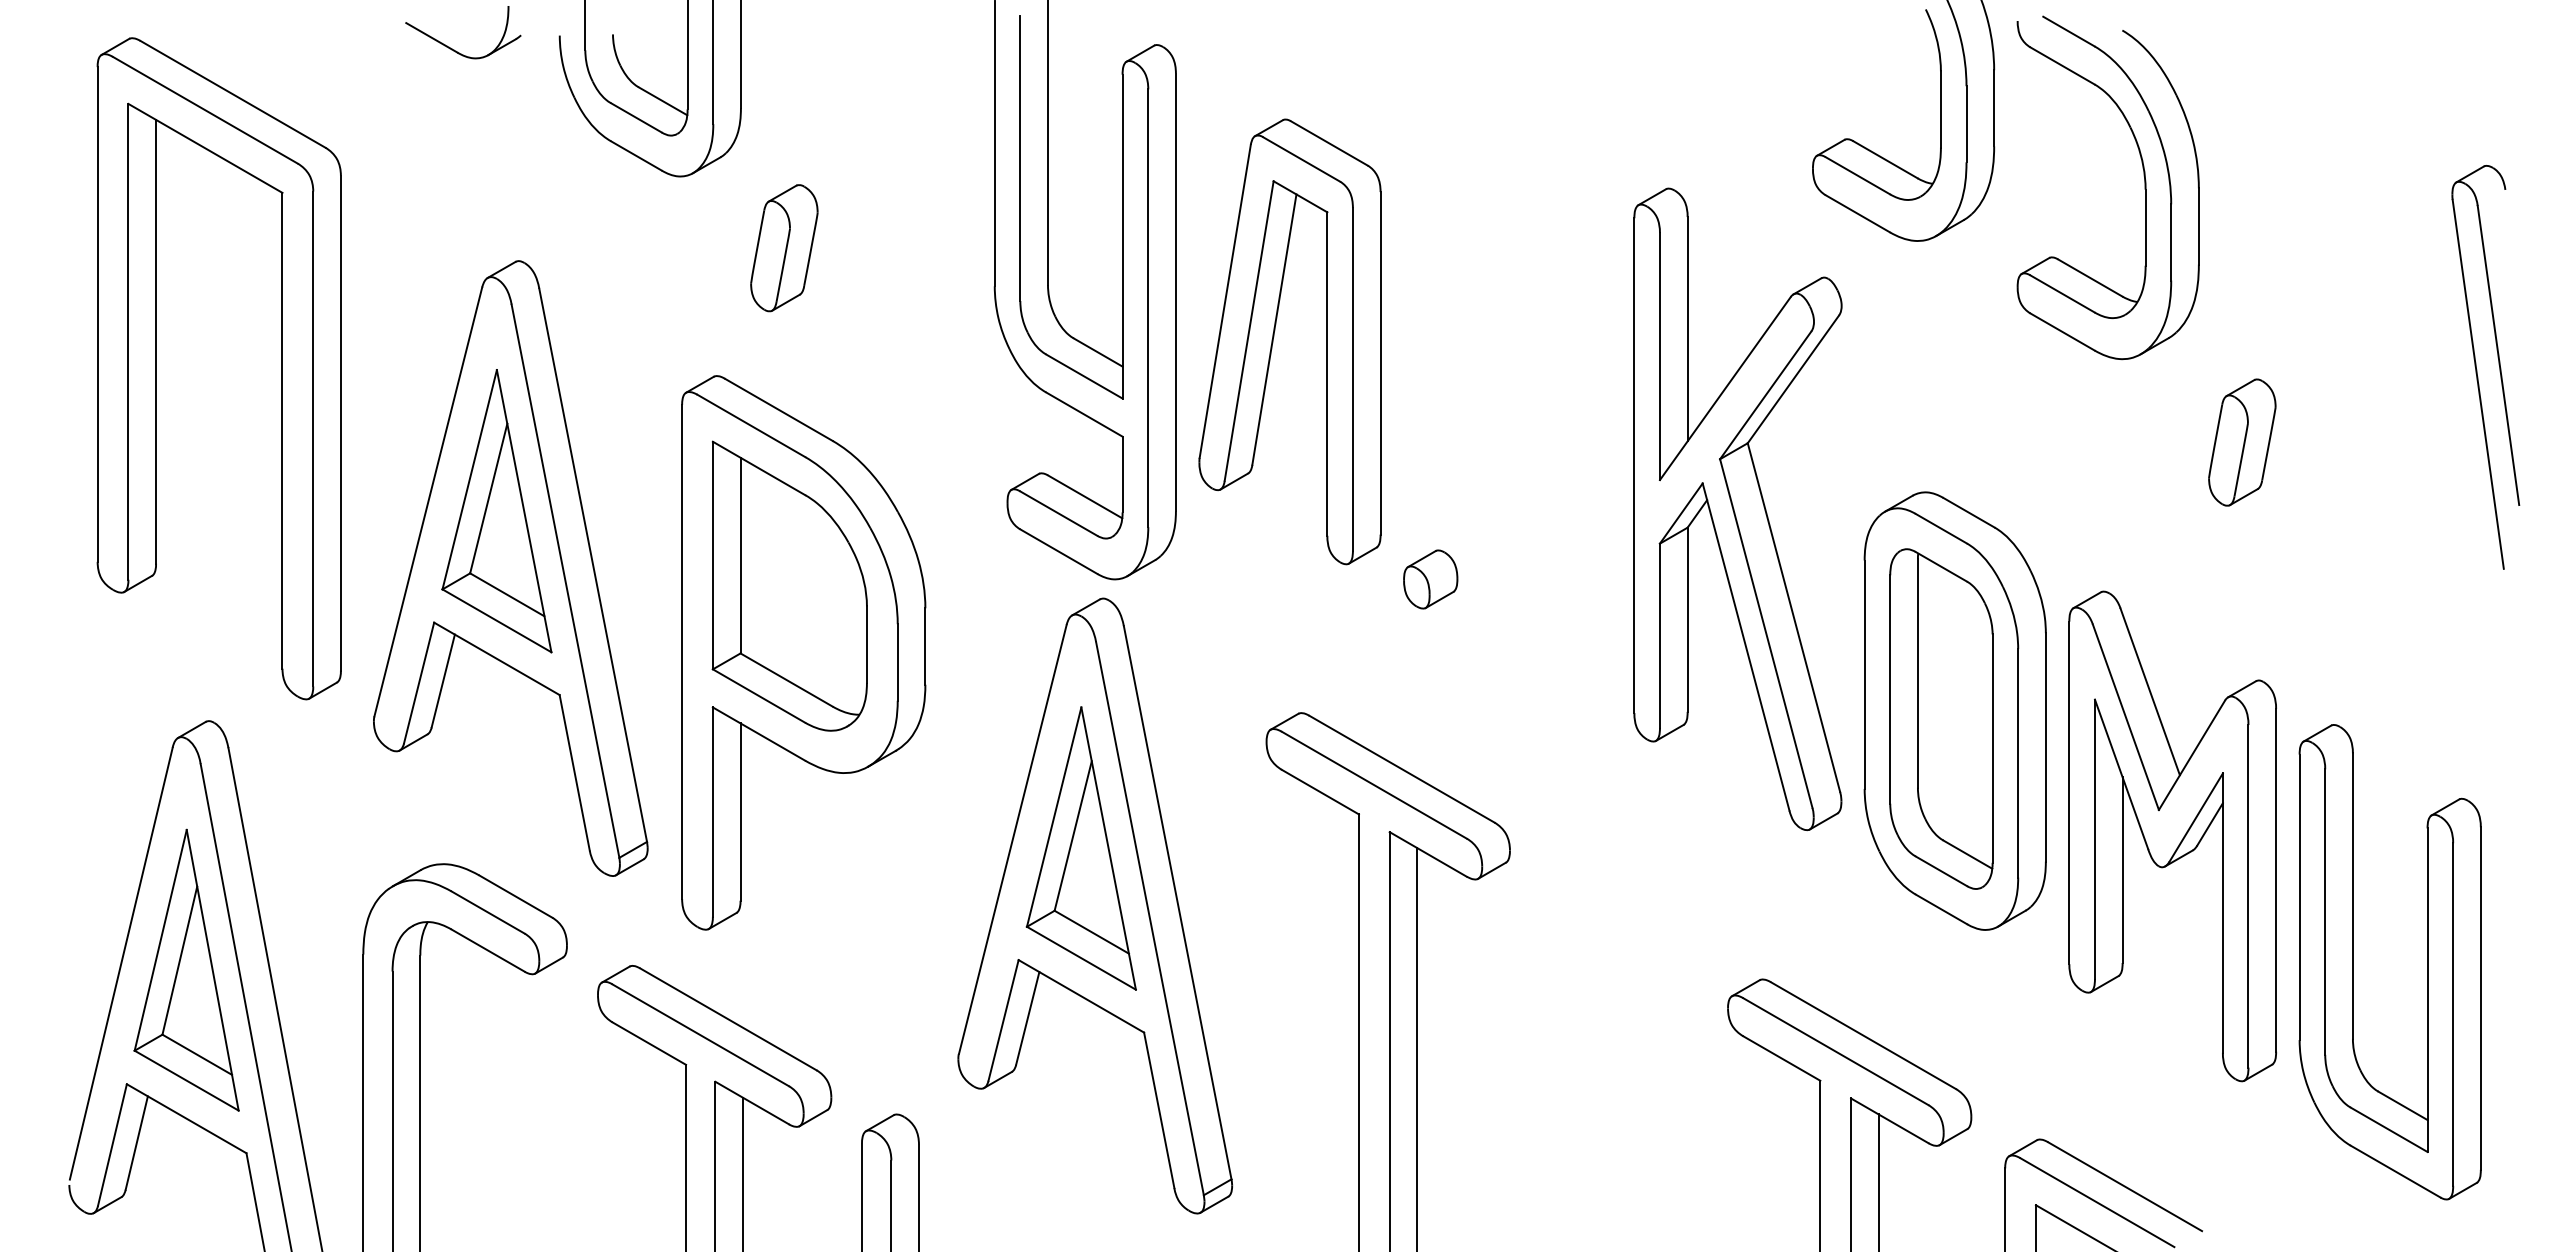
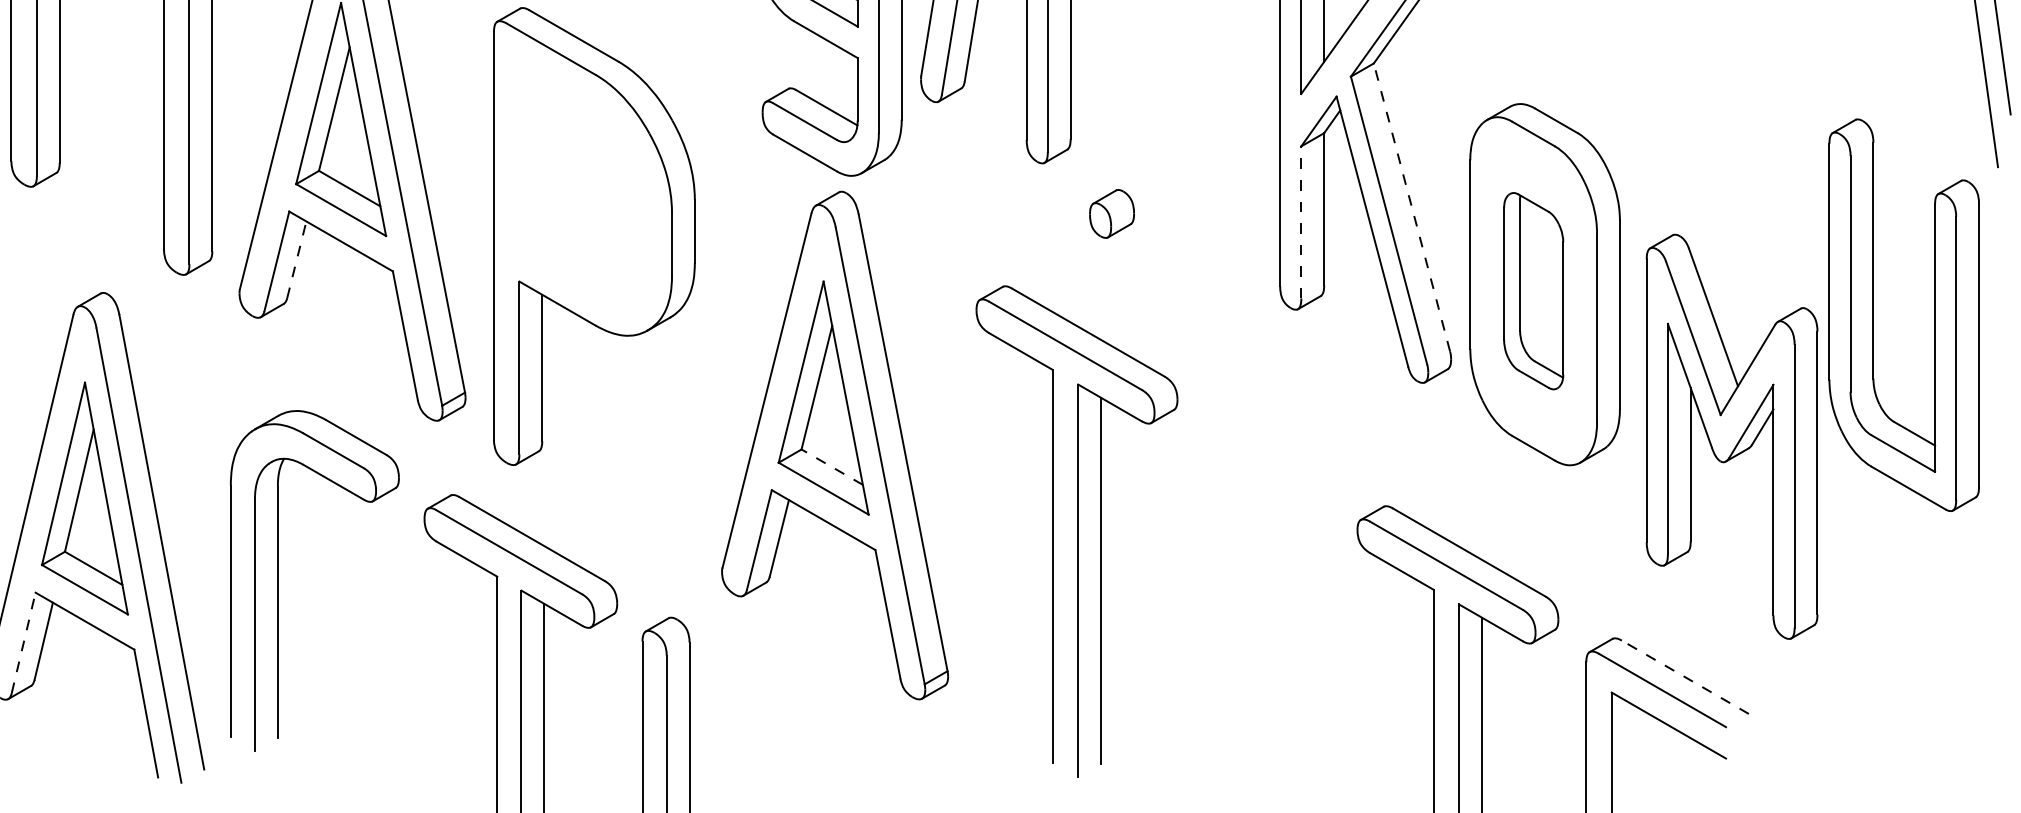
part: (2242, 442) -> (1782, 62), removed
part: (1430, 579) -> (1111, 213), moved
part: (789, 585) -> (582, 180), removed
line: (1793, 617) -> (1411, 207), solid -> dashed
line: (1659, 635) -> (1300, 222), solid -> dashed
line: (443, 680) -> (296, 259), solid -> dashed
part: (1941, 718) -> (1533, 290), size x0.7
part: (2172, 836) -> (1731, 436), moved
line: (1091, 932) -> (831, 467), solid -> dashed
part: (2353, 962) -> (1873, 315), moved
line: (112, 1144) -> (23, 642), solid -> dashed
line: (2125, 1186) -> (1685, 677), solid -> dashed

